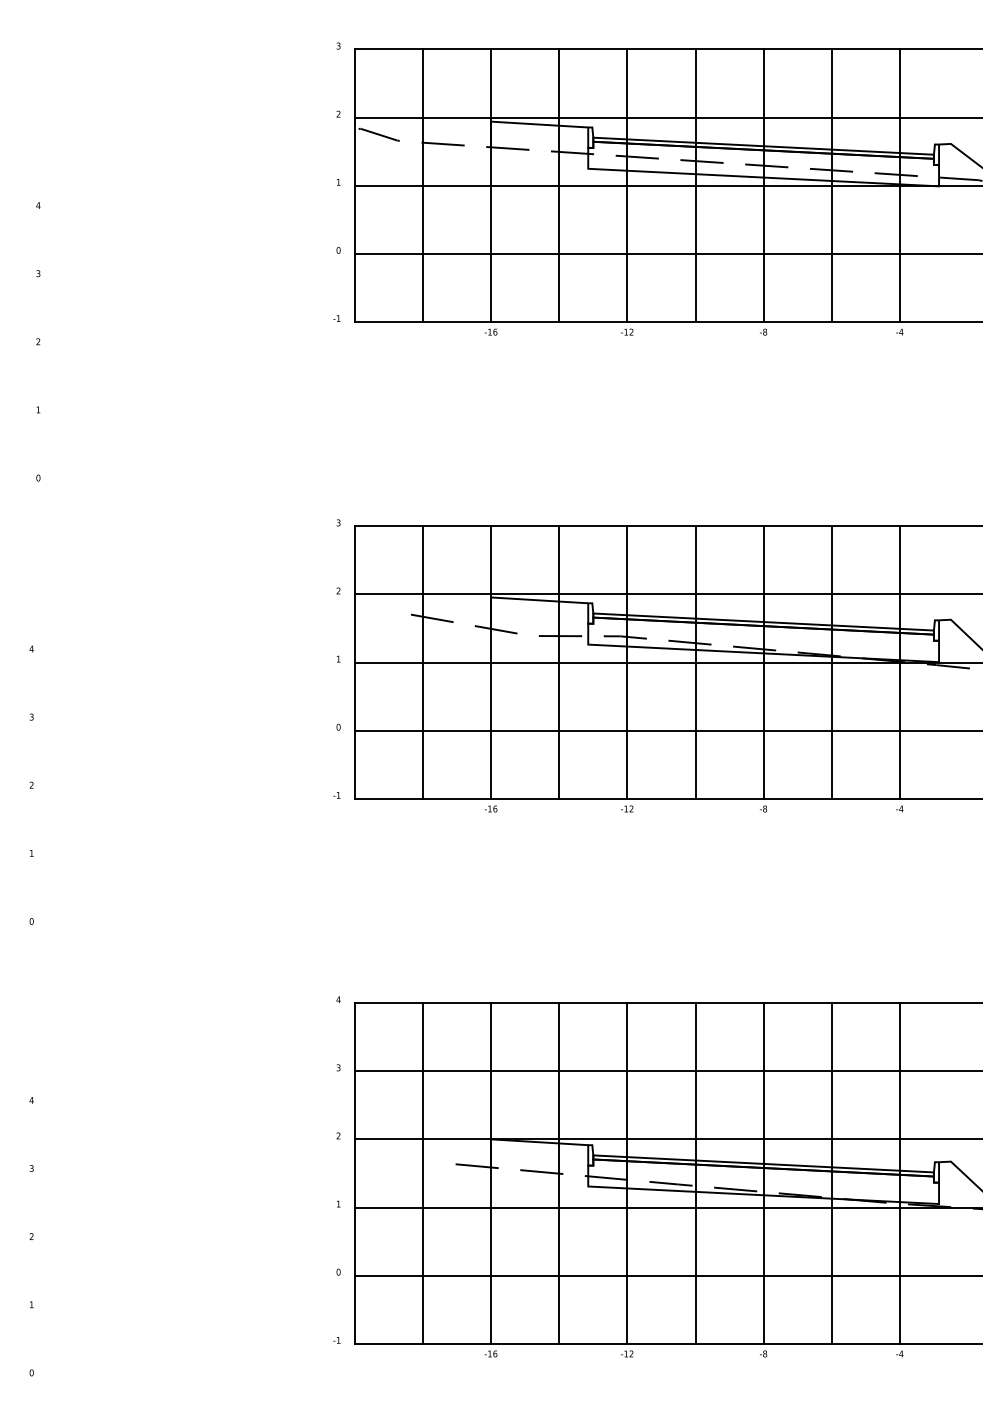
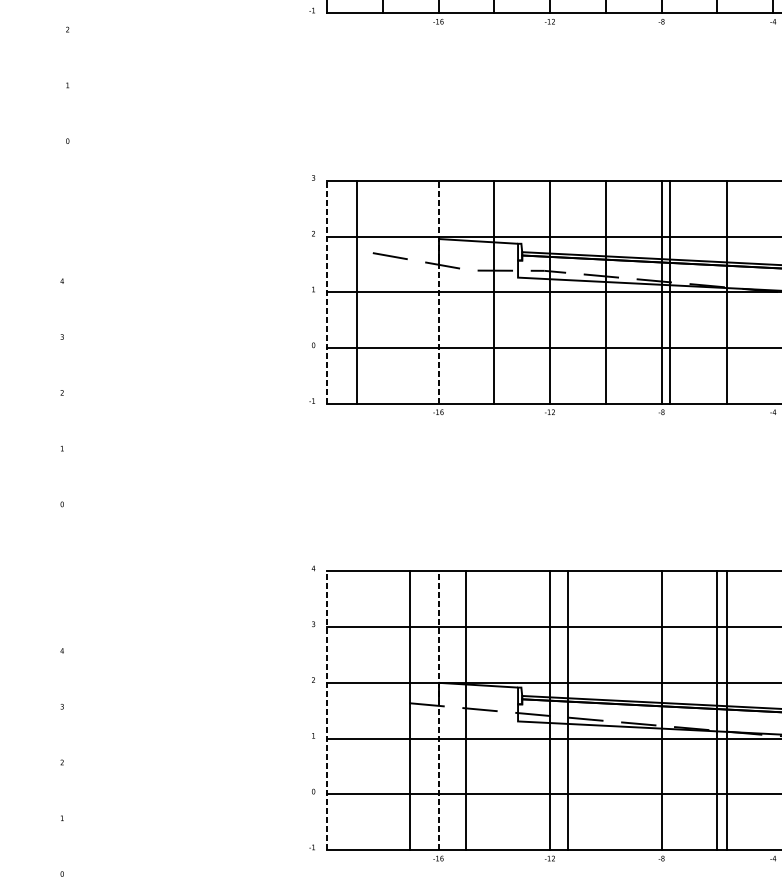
line: (354, 662) -> (326, 292), solid -> dashed
line: (423, 662) -> (356, 292), moved
line: (491, 662) -> (438, 292), solid -> dashed
line: (831, 662) -> (669, 292), moved
line: (899, 662) -> (726, 292), moved
line: (354, 1172) -> (326, 709), solid -> dashed
line: (491, 1172) -> (438, 709), solid -> dashed
line: (423, 1173) -> (410, 710), moved
line: (559, 1173) -> (465, 710), moved
line: (695, 1173) -> (568, 710), moved
line: (899, 1173) -> (726, 710), moved

